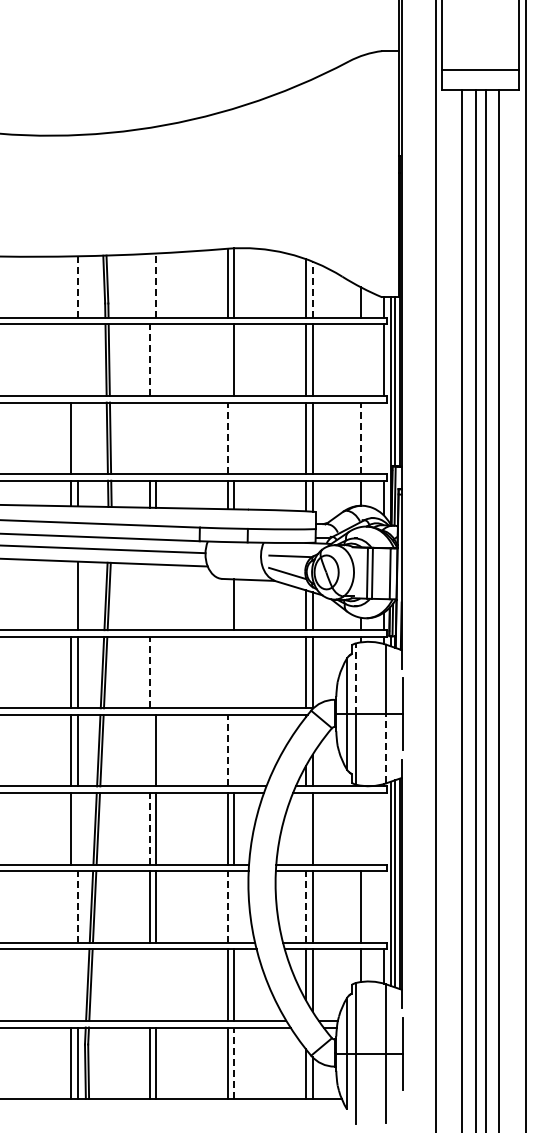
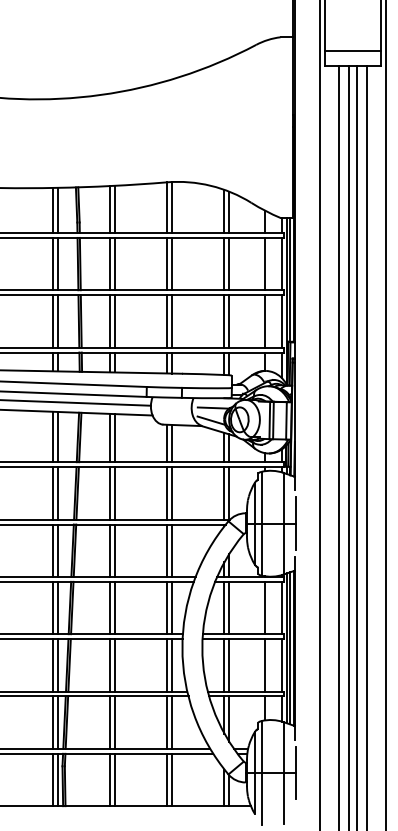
line: (149, 285) -> (109, 209), added
line: (156, 285) -> (114, 209), dashed -> solid
line: (71, 286) -> (52, 210), added
line: (78, 287) -> (57, 210), dashed -> solid
line: (312, 289) -> (229, 212), dashed -> solid
line: (71, 359) -> (52, 263), added
line: (78, 359) -> (57, 263), added
line: (156, 359) -> (114, 263), added
line: (227, 359) -> (167, 263), added
line: (360, 359) -> (264, 263), added
line: (149, 360) -> (109, 264), dashed -> solid
line: (78, 437) -> (57, 320), added
line: (149, 437) -> (109, 320), added
line: (156, 437) -> (114, 320), added
line: (234, 437) -> (172, 320), added
line: (383, 437) -> (281, 320), added
line: (227, 438) -> (167, 321), dashed -> solid
line: (360, 438) -> (264, 321), dashed -> solid
line: (71, 595) -> (52, 436), added
line: (149, 597) -> (109, 438), added
line: (156, 597) -> (114, 438), added
line: (227, 604) -> (167, 443), added
line: (149, 672) -> (109, 493), dashed -> solid
line: (156, 672) -> (114, 493), added
line: (227, 672) -> (167, 493), added
line: (234, 672) -> (172, 493), added
line: (356, 678) -> (261, 497), dashed -> solid
line: (386, 748) -> (283, 549), dashed -> solid
line: (149, 750) -> (109, 550), added
line: (227, 750) -> (167, 550), dashed -> solid
line: (234, 750) -> (172, 550), added
line: (78, 828) -> (57, 607), added
line: (149, 828) -> (109, 607), dashed -> solid
line: (305, 828) -> (224, 607), added
line: (360, 828) -> (264, 607), added
line: (383, 828) -> (281, 607), added
line: (71, 906) -> (52, 664), added
line: (78, 906) -> (57, 664), dashed -> solid
line: (227, 906) -> (167, 664), dashed -> solid
line: (234, 906) -> (172, 664), added
line: (305, 906) -> (224, 664), dashed -> solid
line: (383, 906) -> (281, 664), added
line: (71, 984) -> (52, 722), added
line: (78, 984) -> (57, 722), added
line: (149, 984) -> (109, 722), added
line: (156, 984) -> (114, 722), added
line: (234, 1063) -> (172, 780), dashed -> solid

